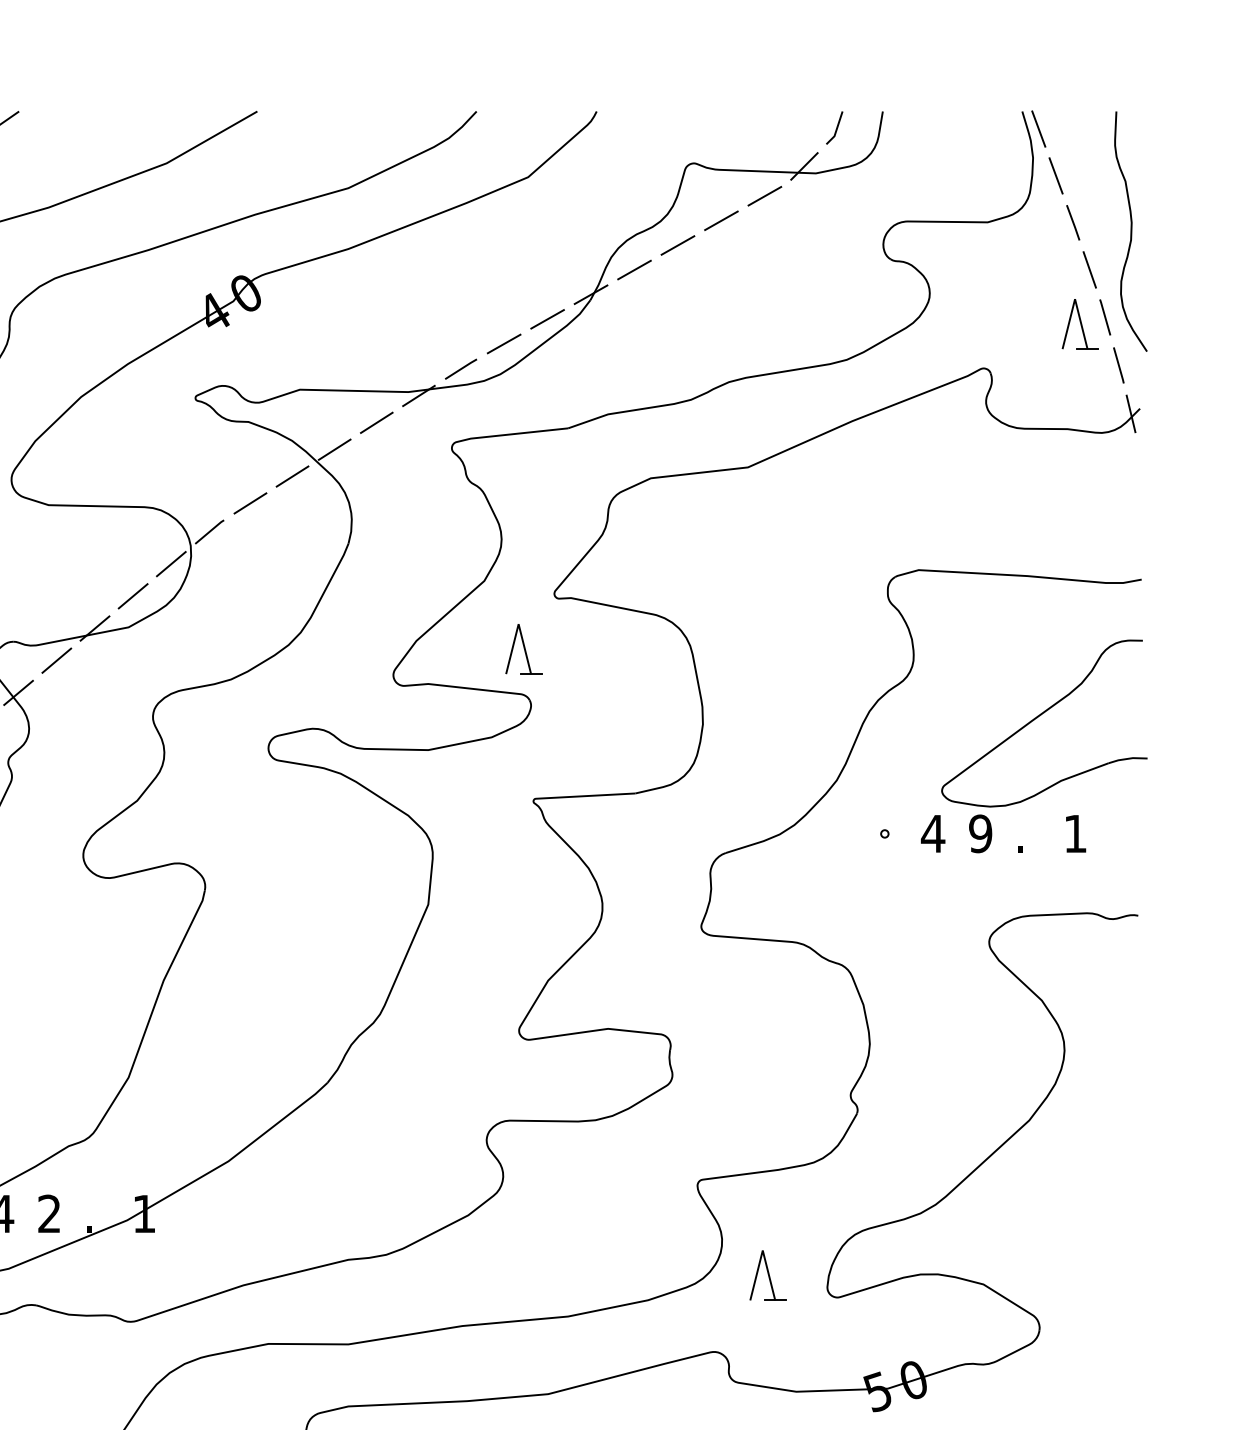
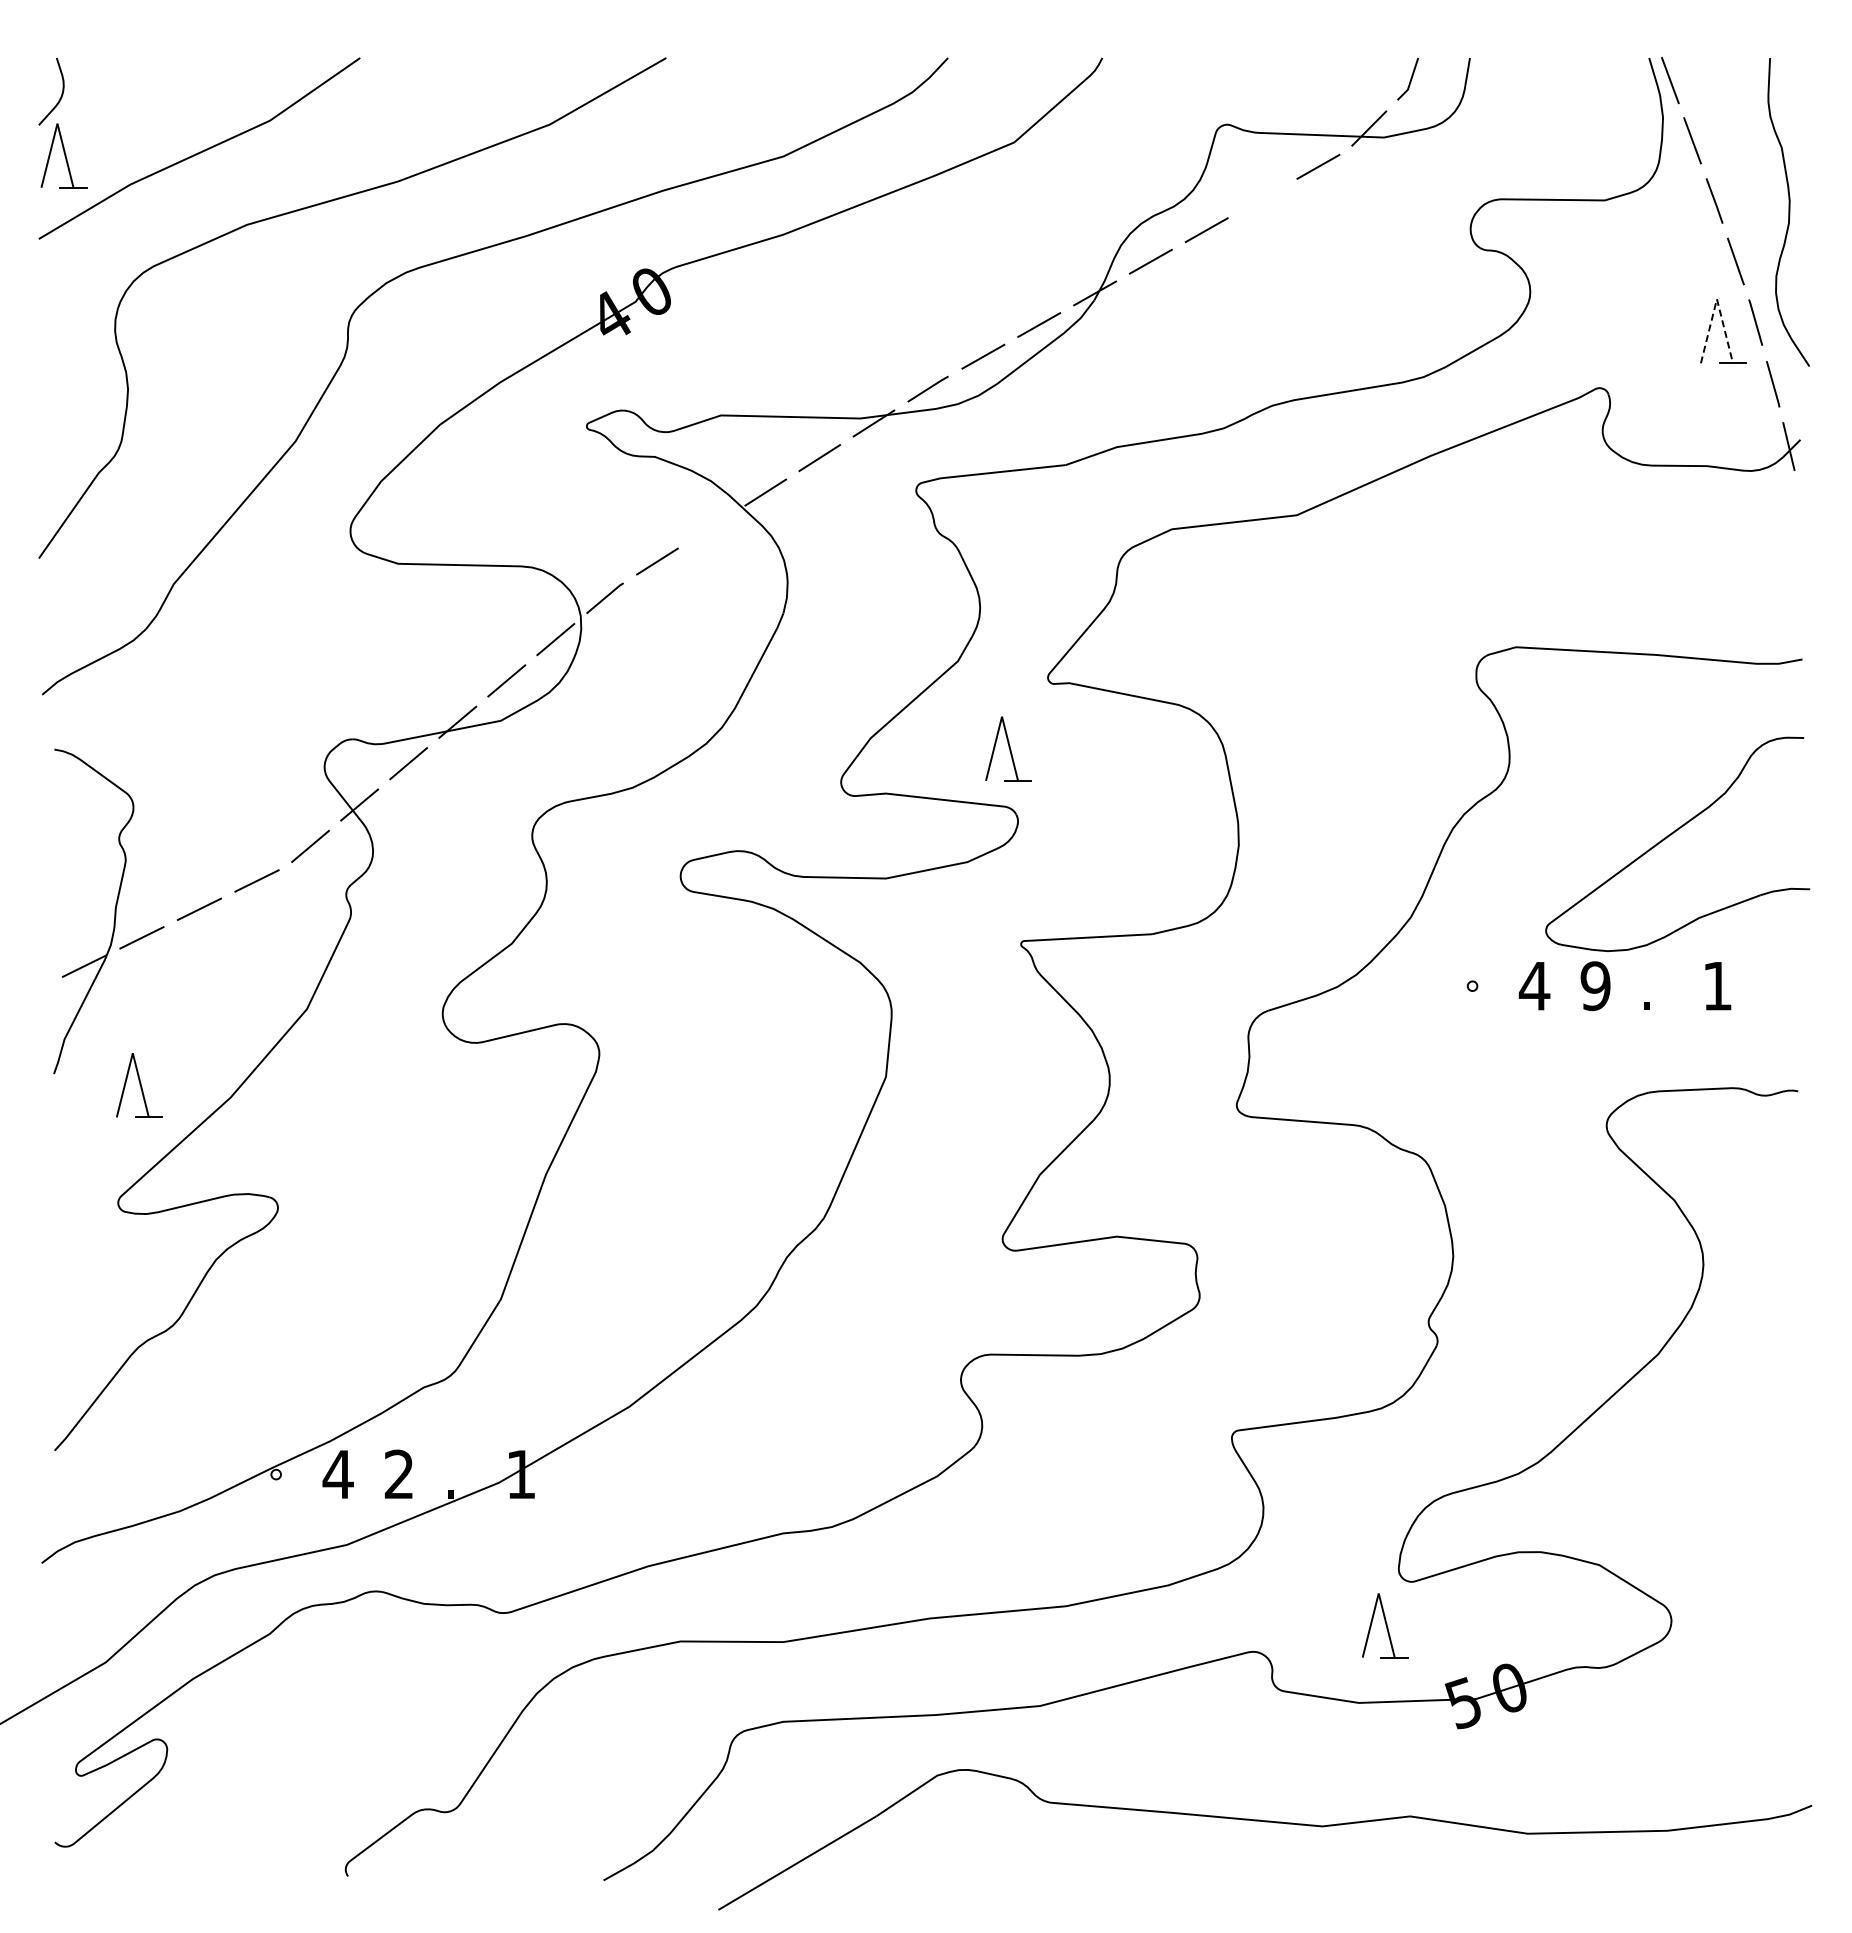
line: (721, 220) -> (1262, 198), removed
line: (1074, 299) -> (1716, 299), solid -> dashed
line: (292, 476) -> (711, 526), removed
part: (768, 1275) -> (1385, 1625), moved

